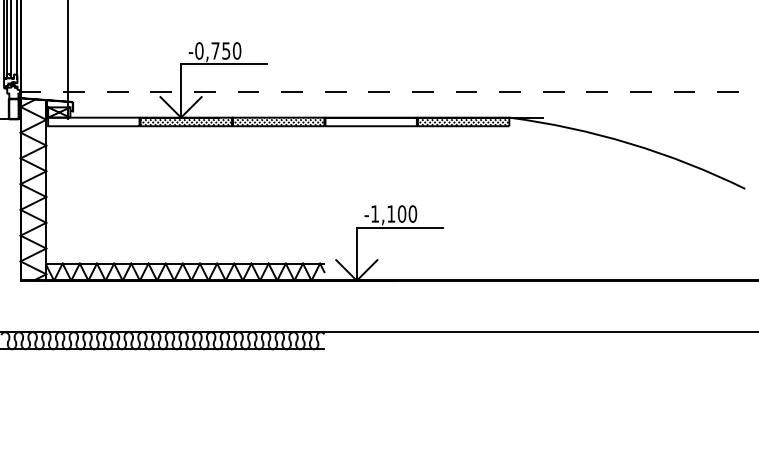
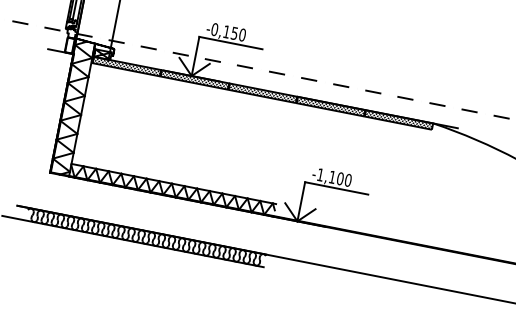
text: (215, 50) -> (226, 31), -0,750 -> -0,150
hatch: (93, 121) -> (126, 66), added
hatch: (370, 121) -> (330, 106), added

